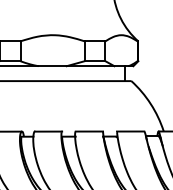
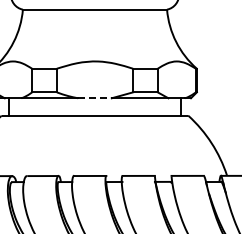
line: (52, 66) -> (94, 98), solid -> dashed

